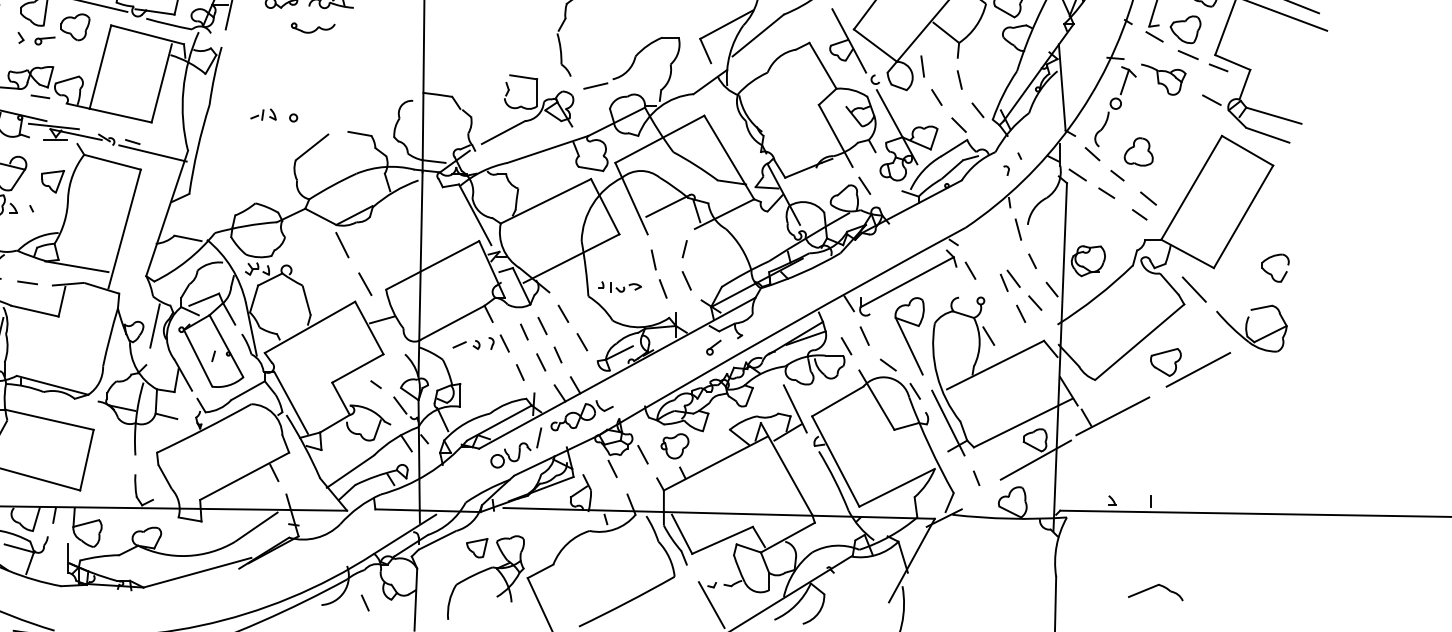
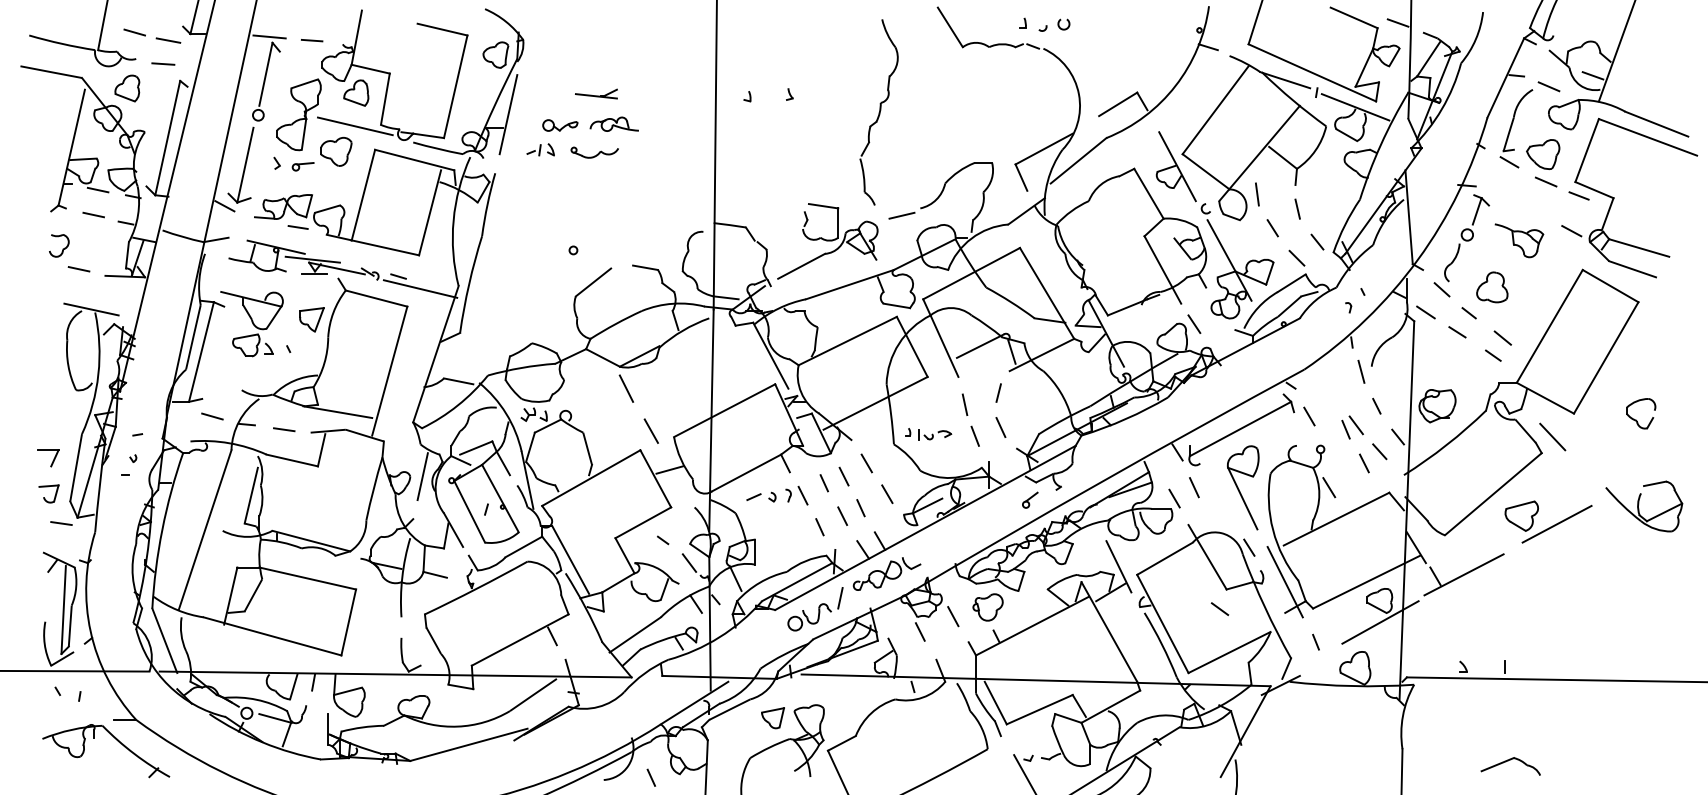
part: (1163, 79) -> (1519, 240), moved
part: (263, 114) -> (540, 149), moved
part: (1252, 328) -> (1644, 506), moved
line: (887, 364) -> (1219, 608), moved

